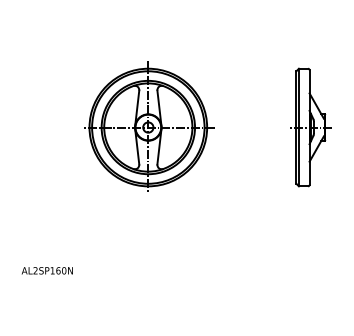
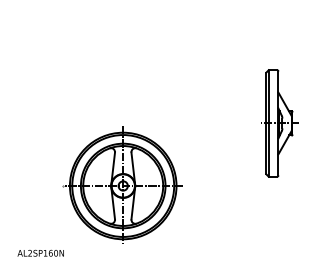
part: (149, 126) -> (124, 185), moved

